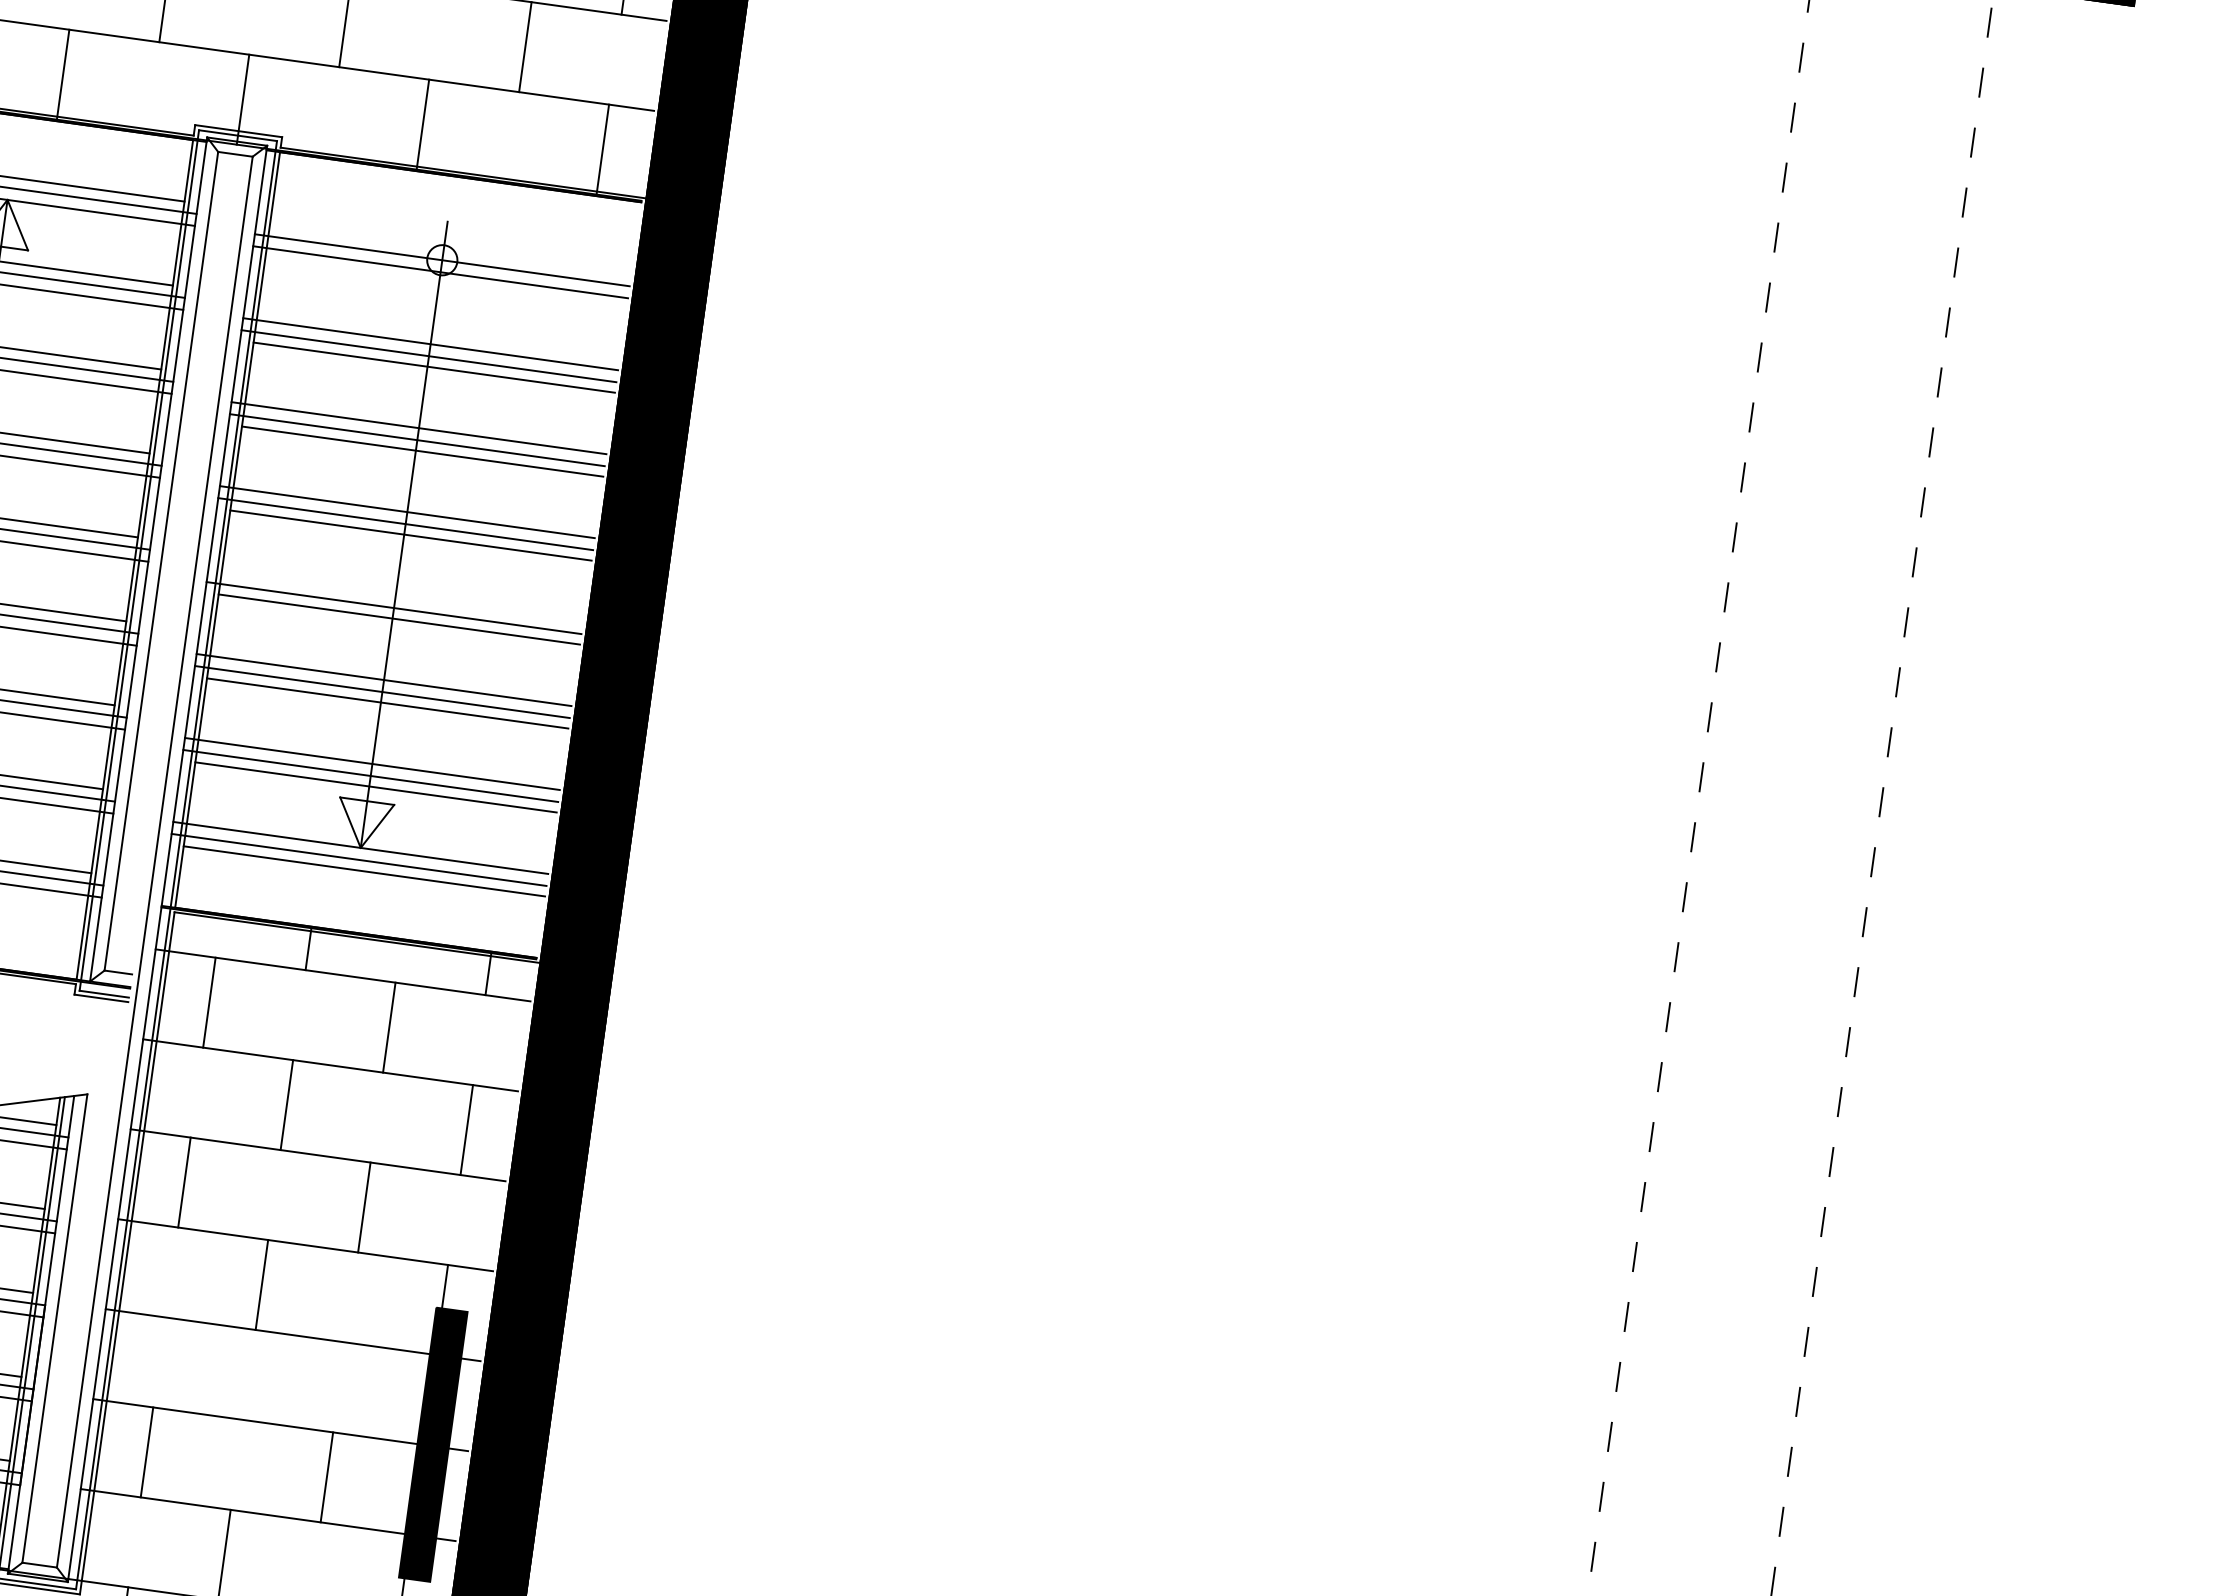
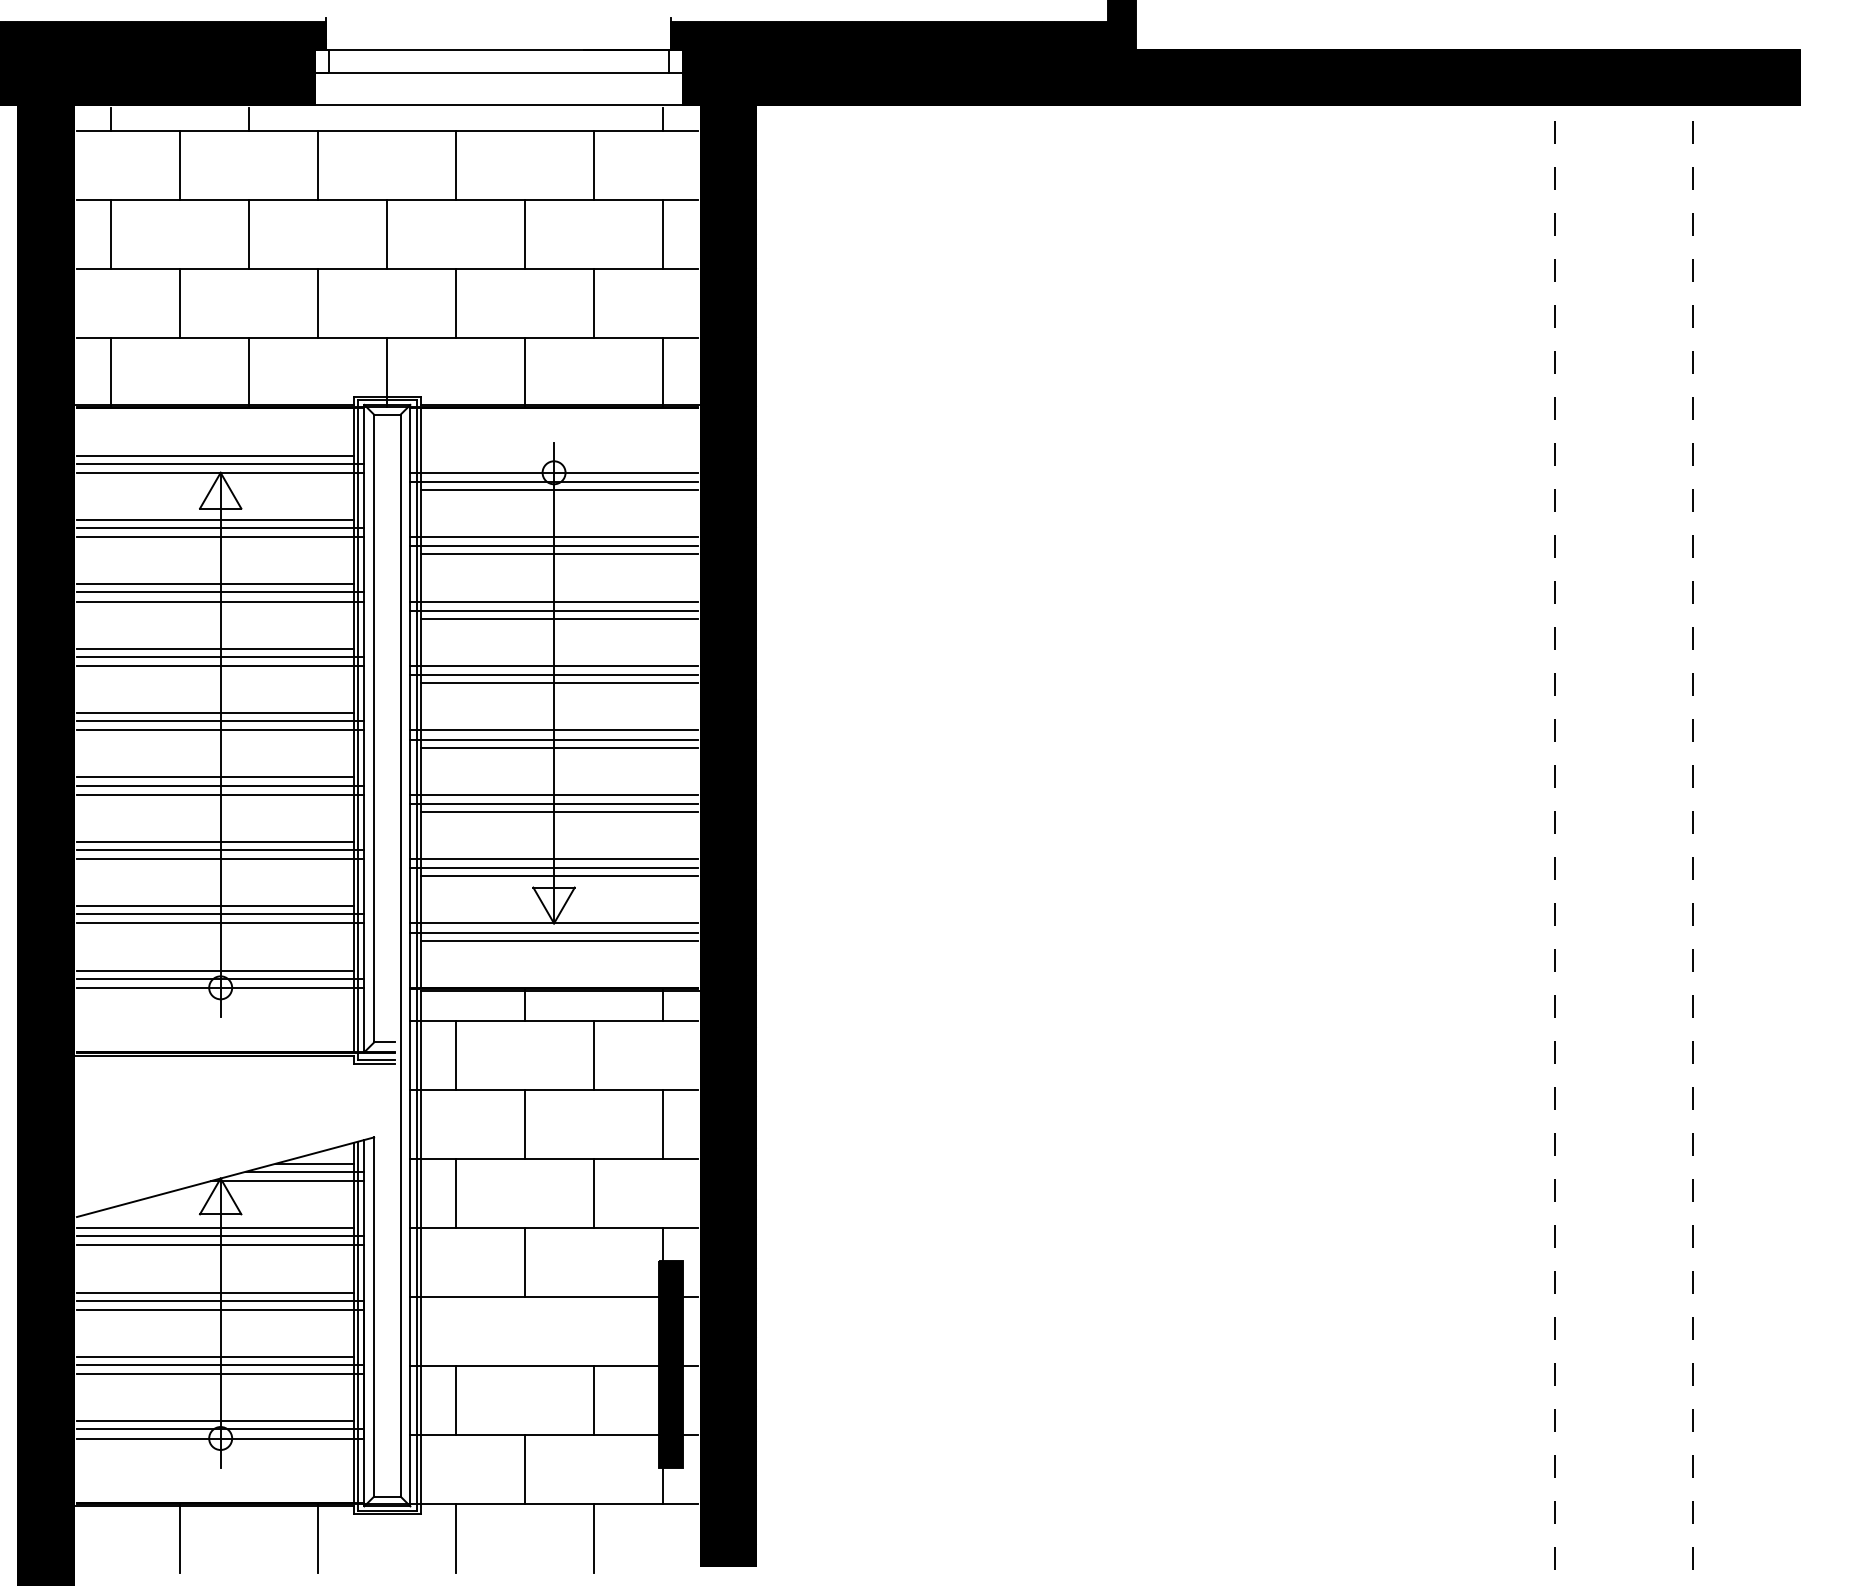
line: (444, 284) -> (558, 490), added
line: (394, 596) -> (553, 730), added

